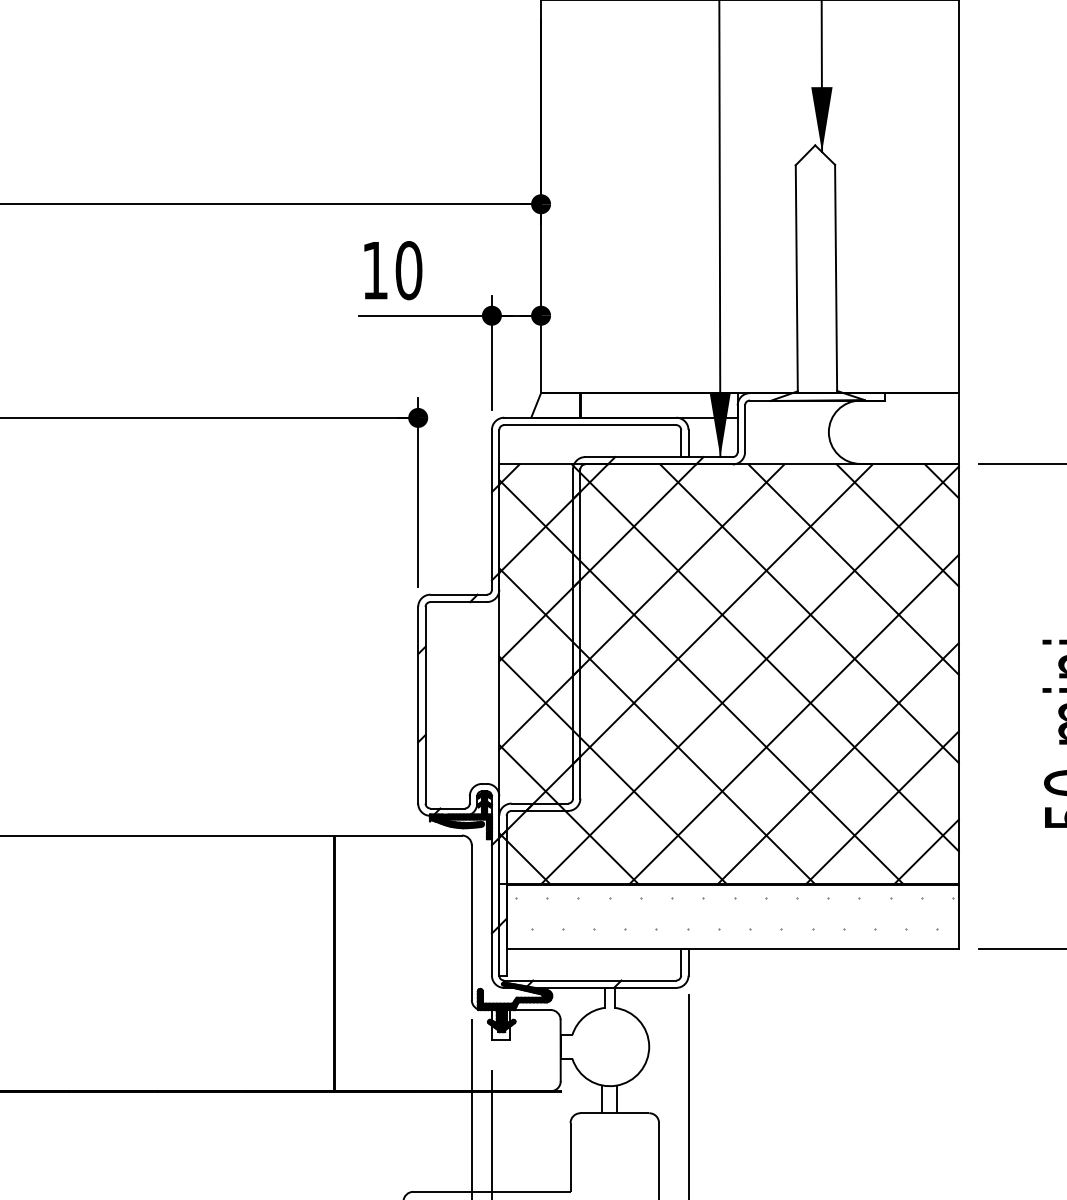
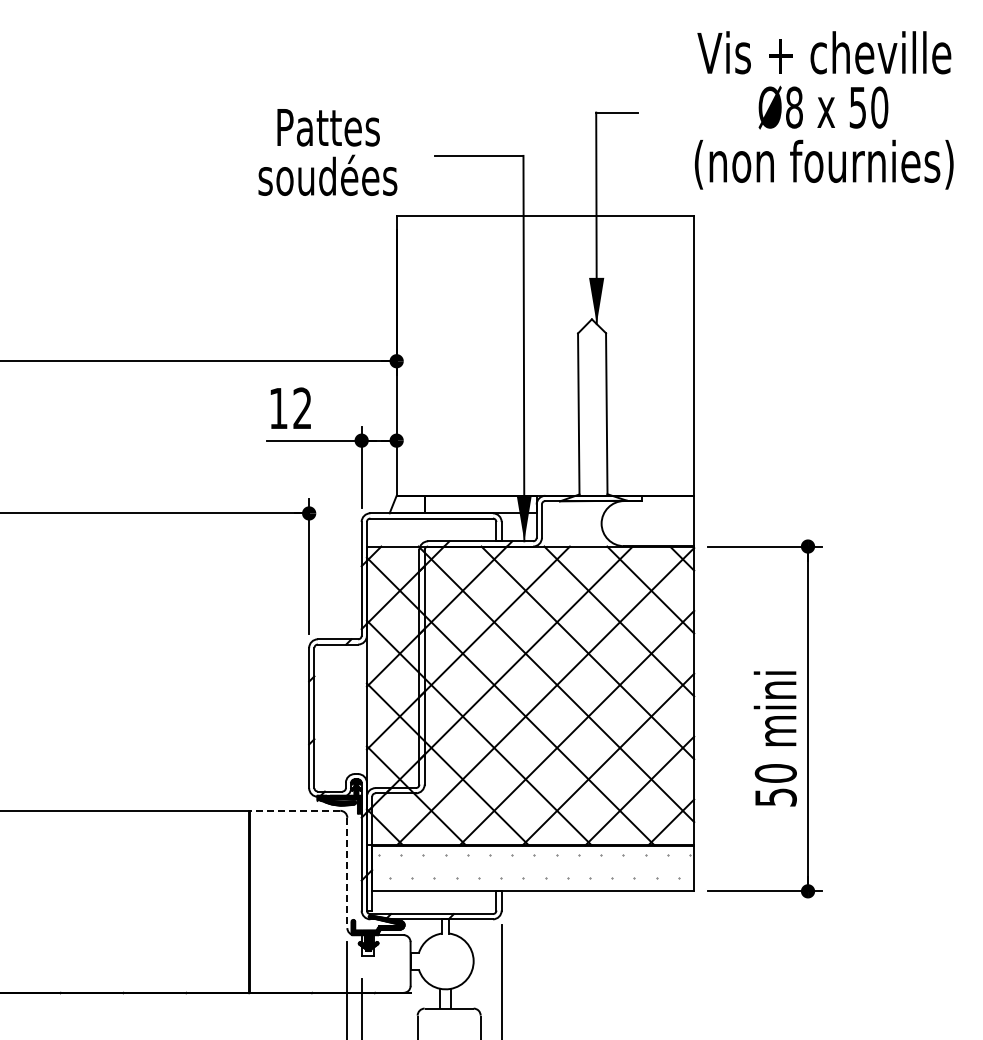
text: (408, 270) -> (302, 408), 10 -> 12
line: (397, 835) -> (294, 810), solid -> dashed
line: (472, 923) -> (347, 873), solid -> dashed

